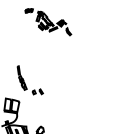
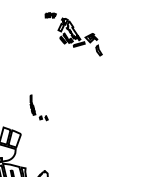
part: (29, 80) -> (38, 107), size x0.6

